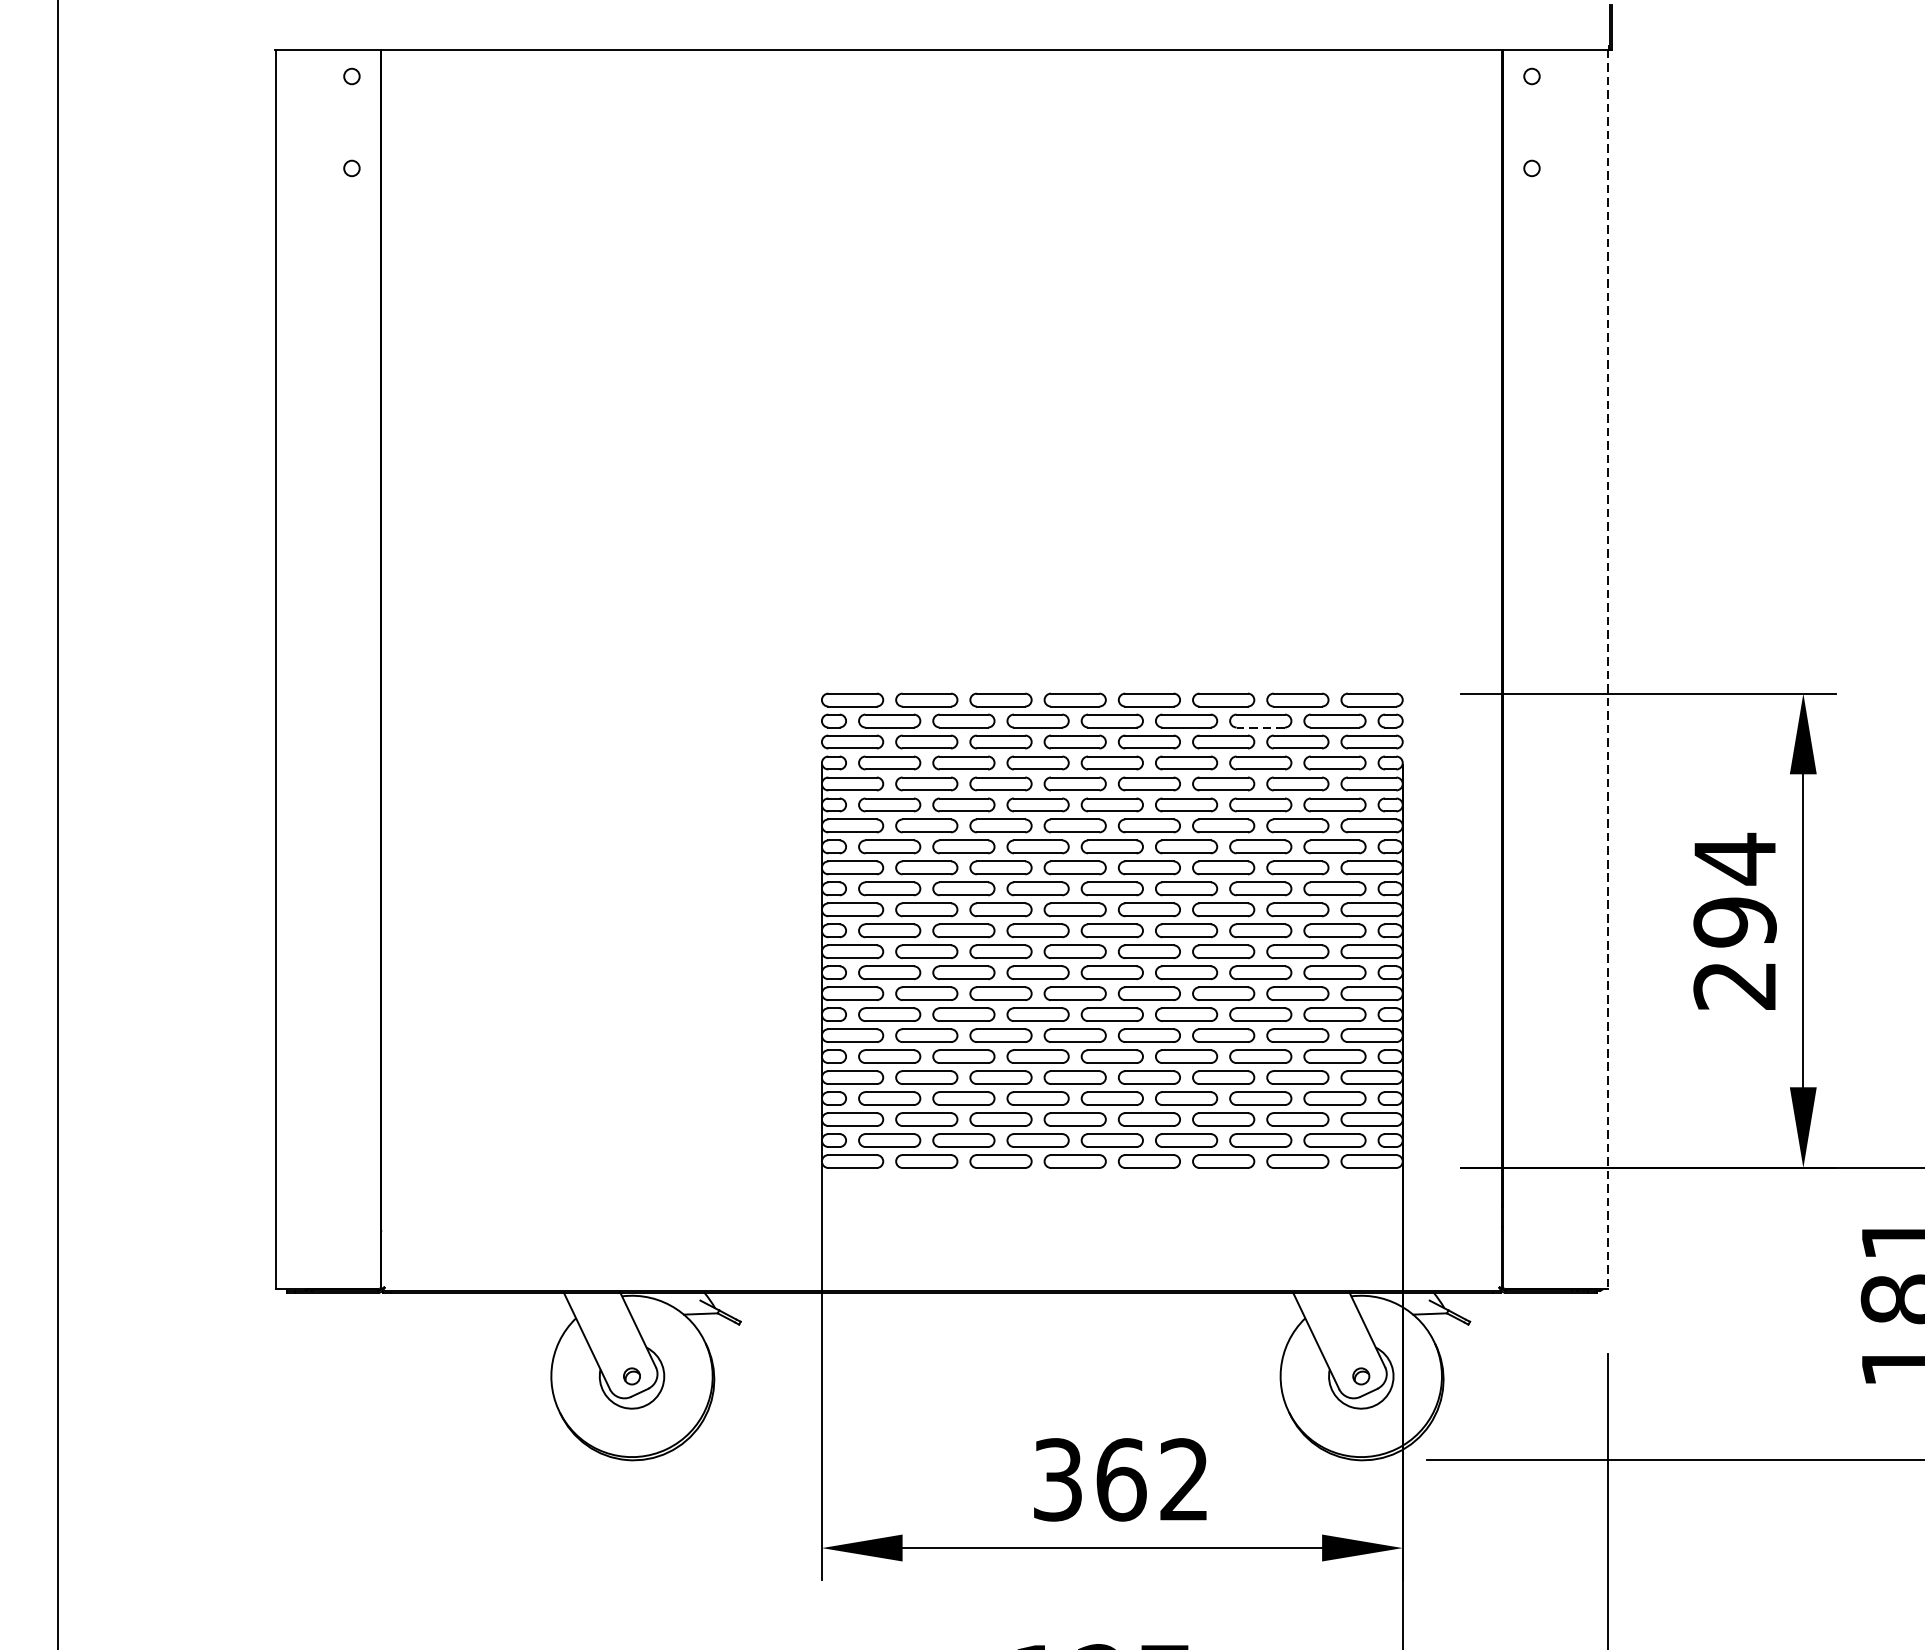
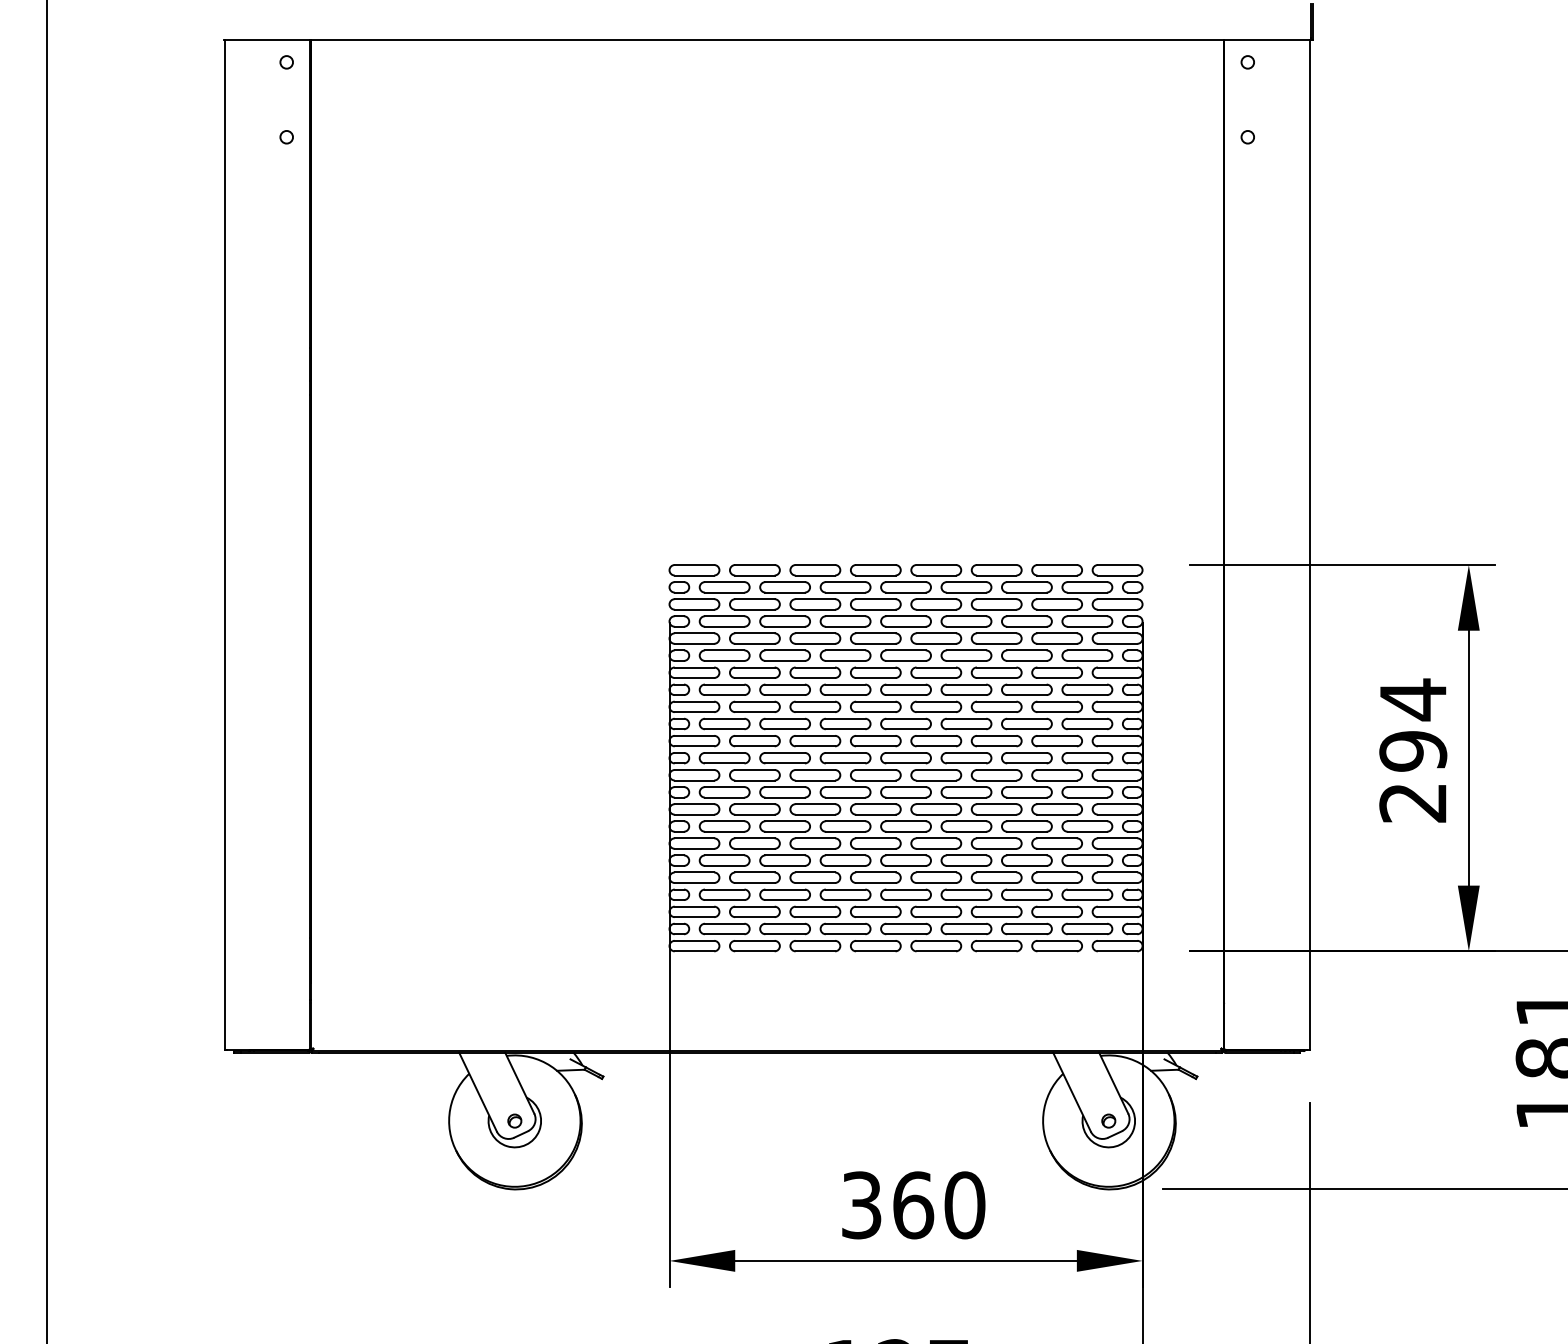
line: (1607, 669) -> (1309, 545), dashed -> solid
line: (1260, 727) -> (1026, 592), dashed -> solid
text: (1184, 1480) -> (964, 1205), 362 -> 360

